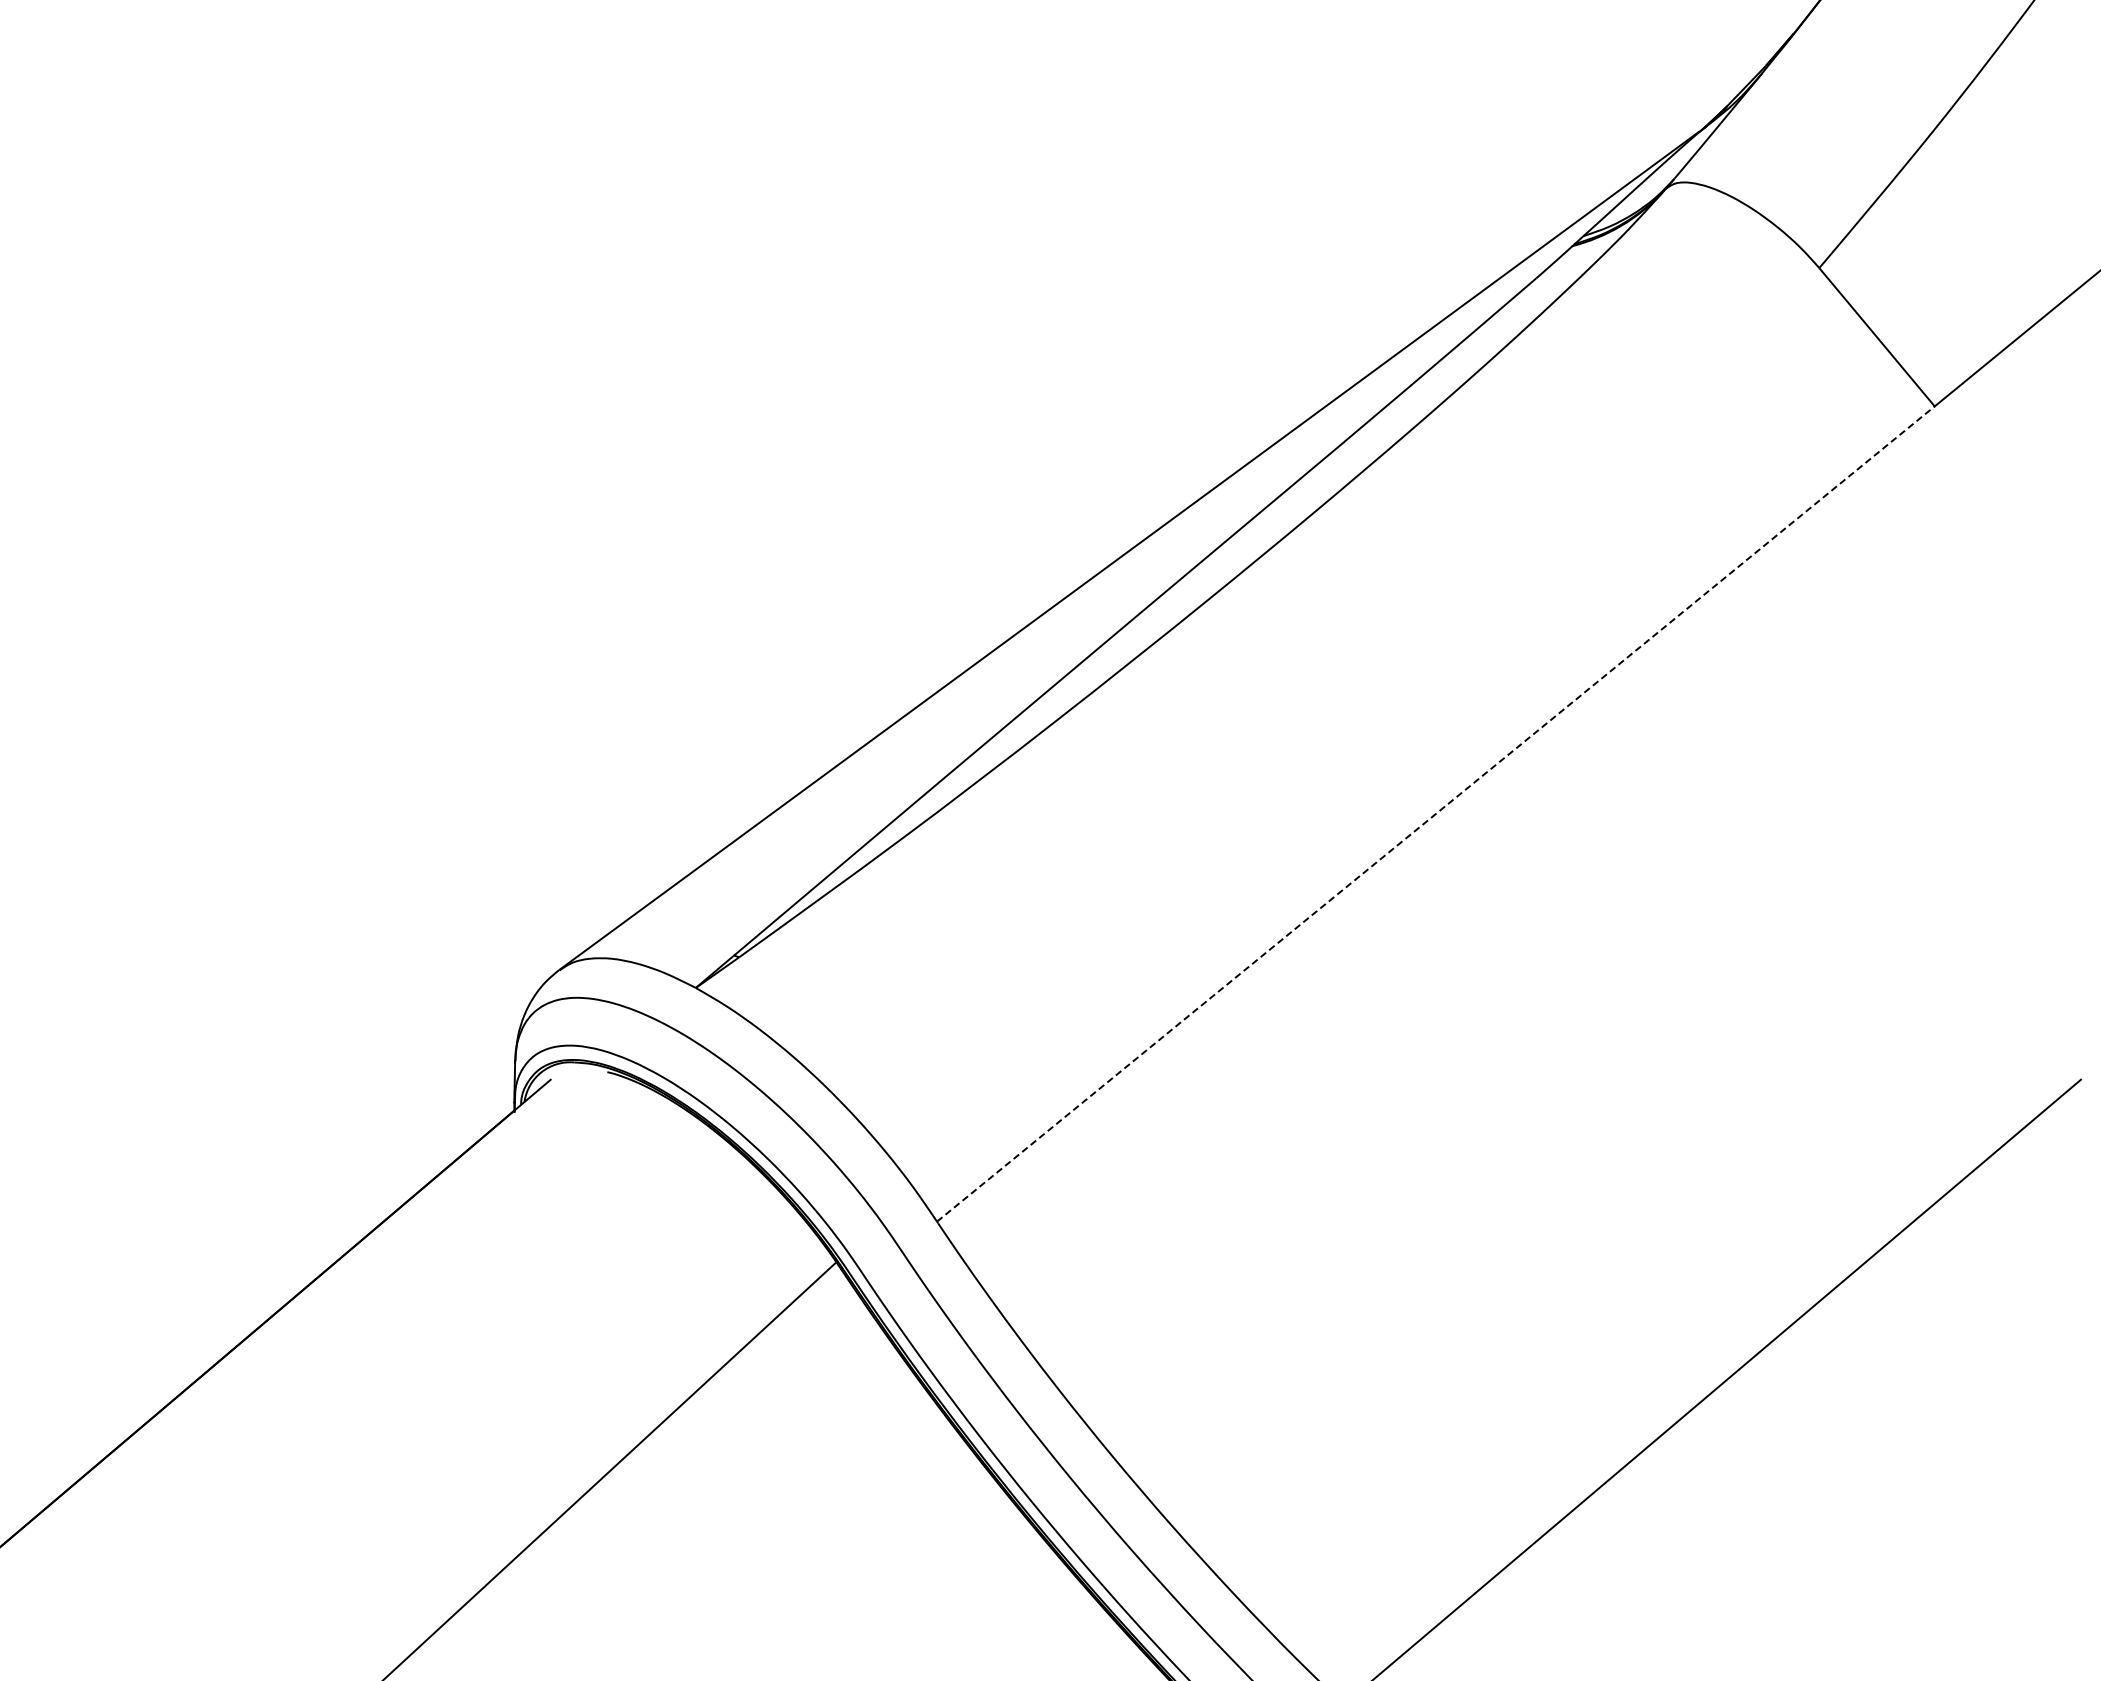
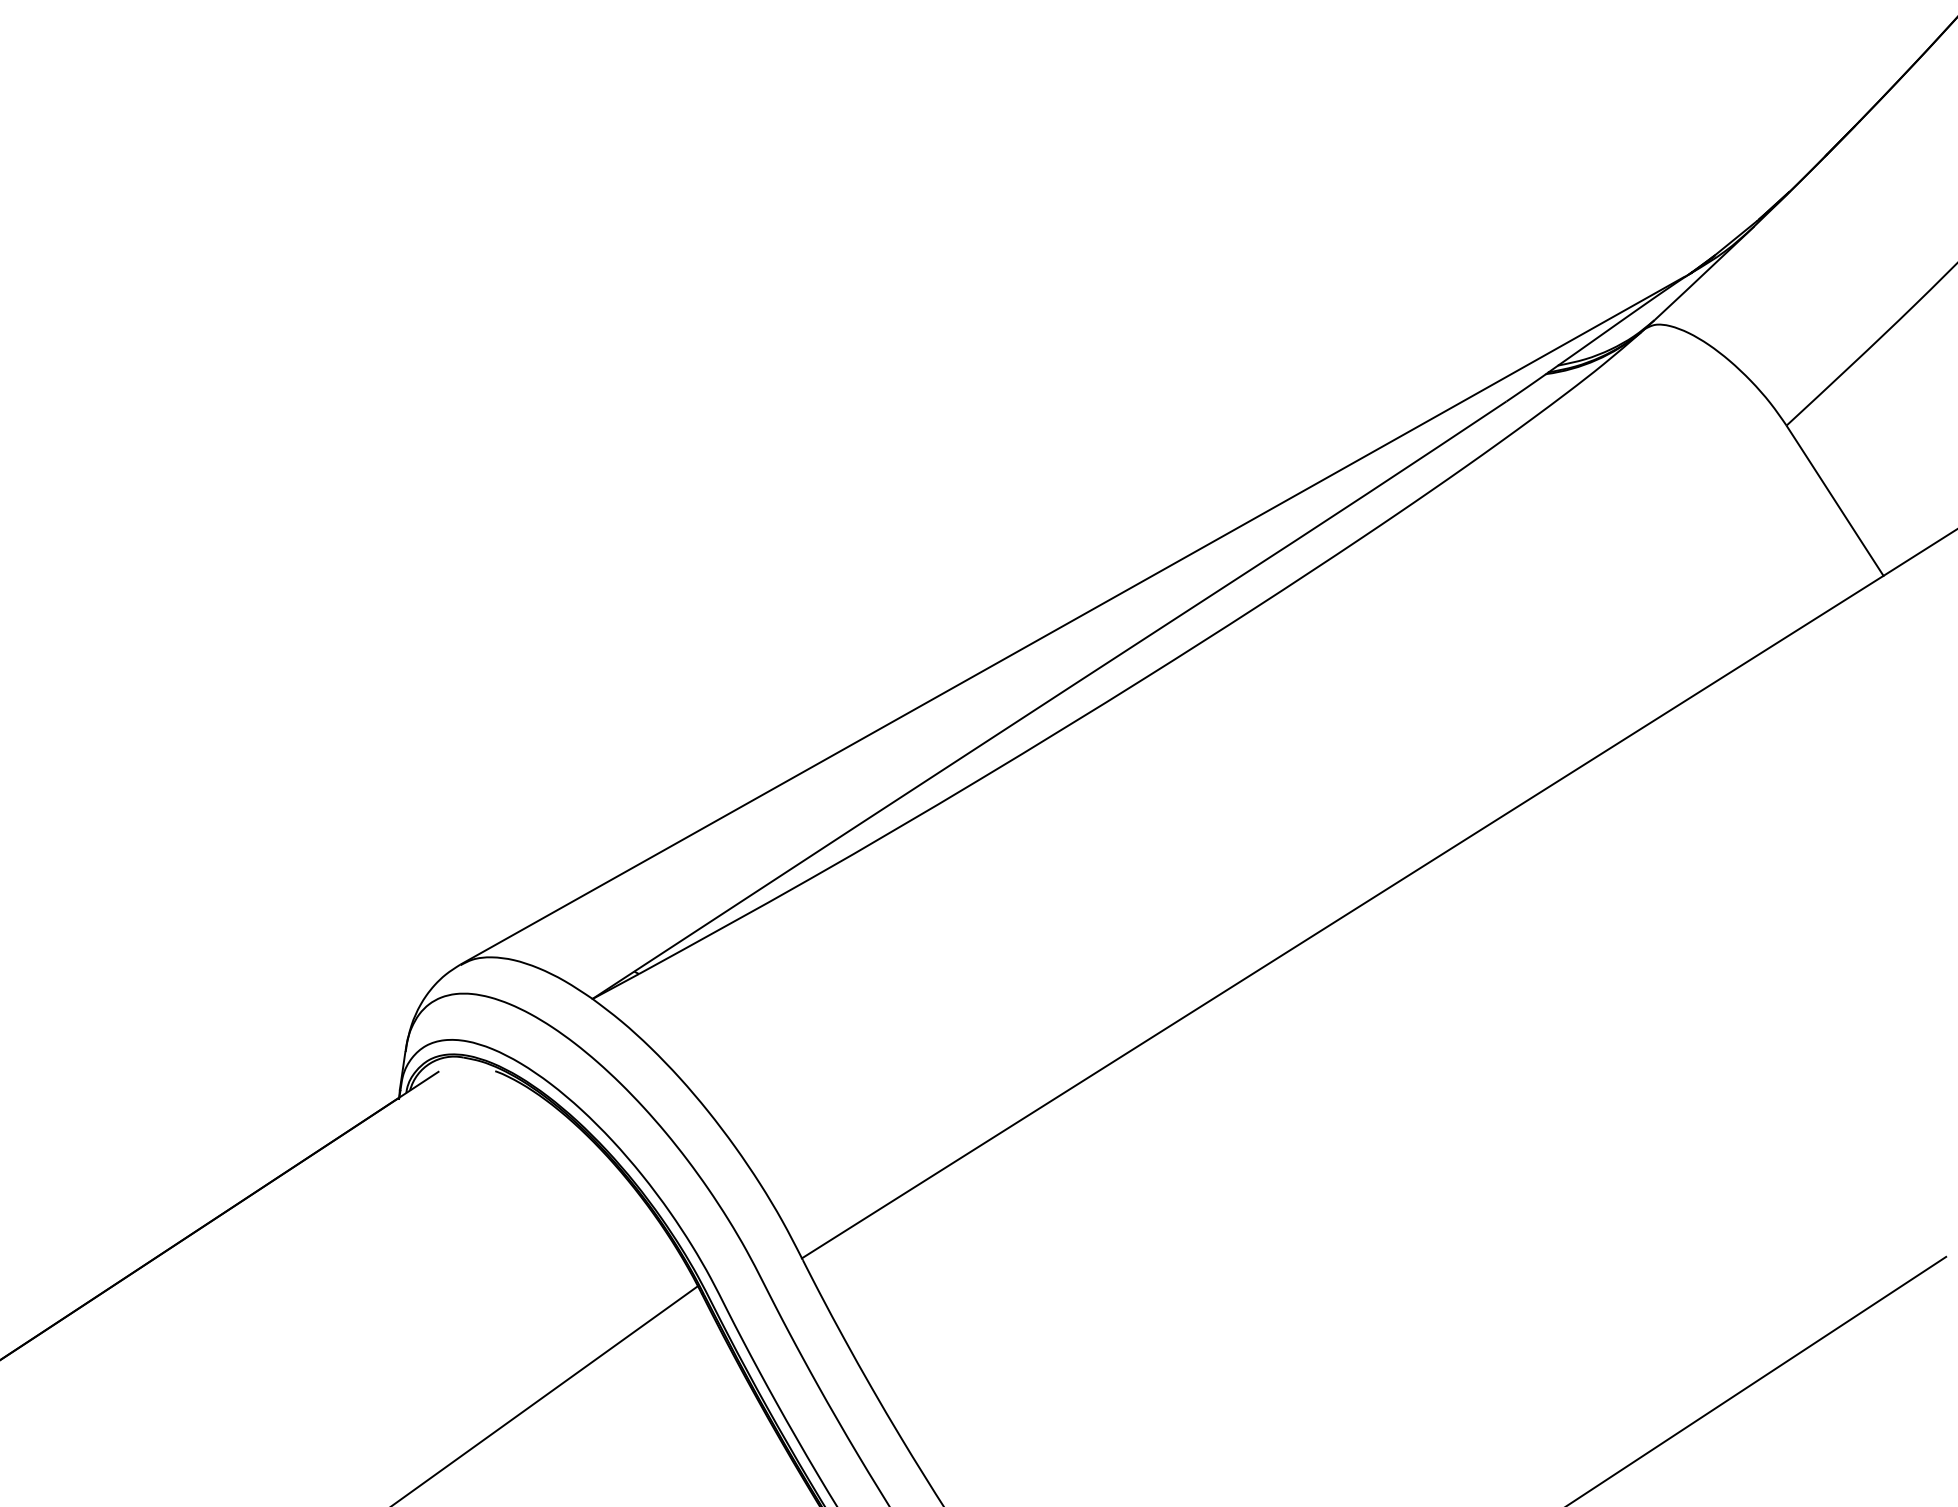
line: (1436, 813) -> (1343, 916), dashed -> solid

